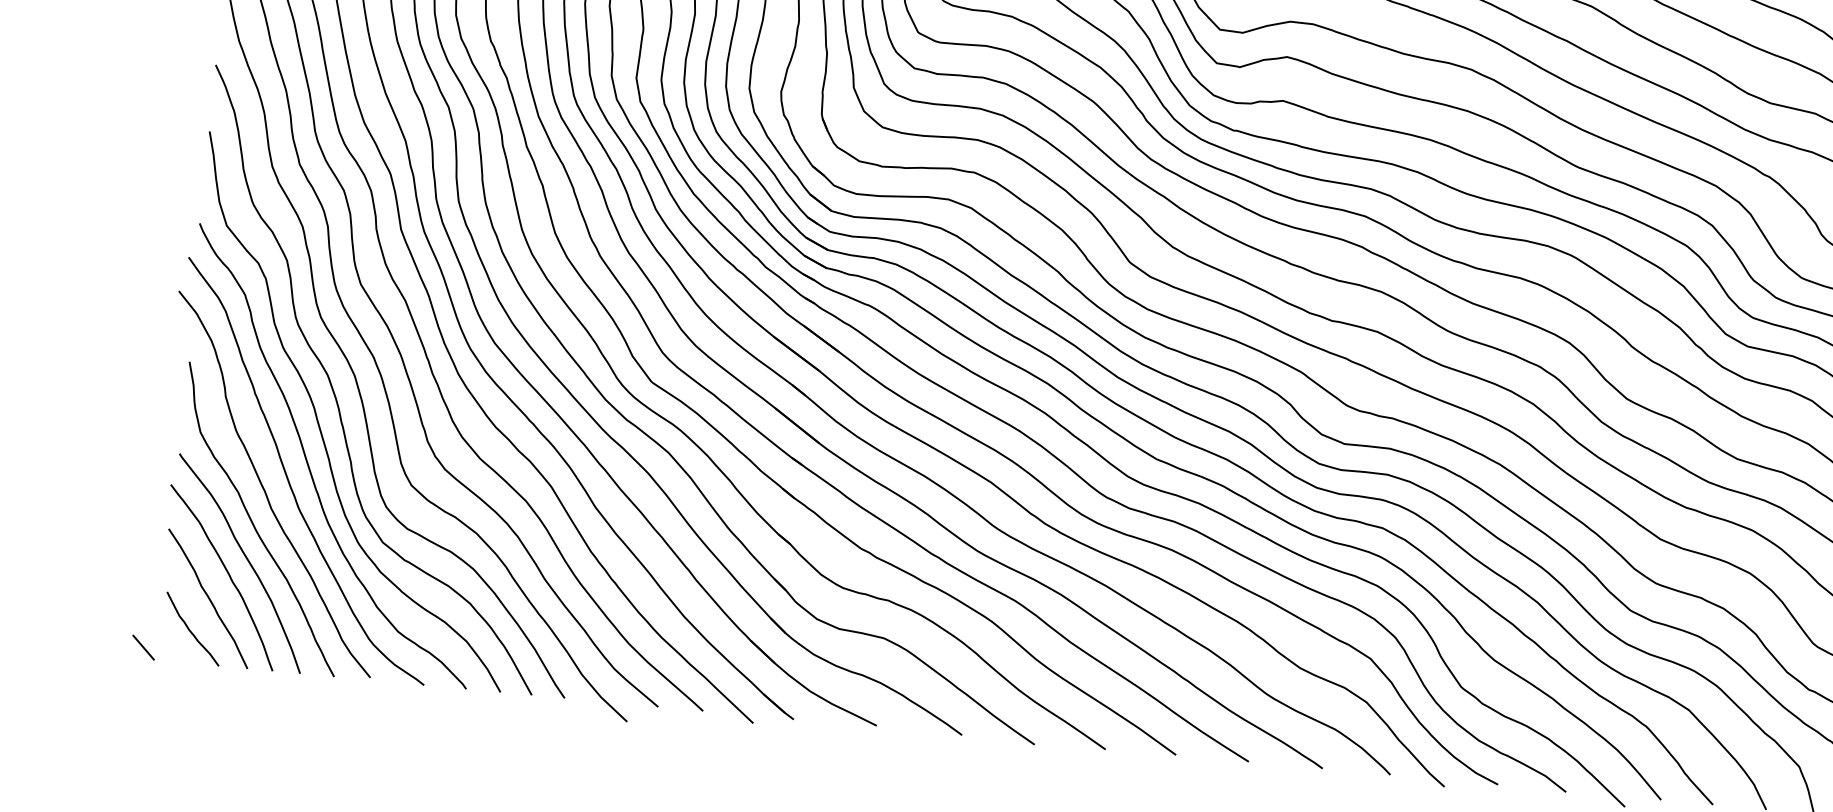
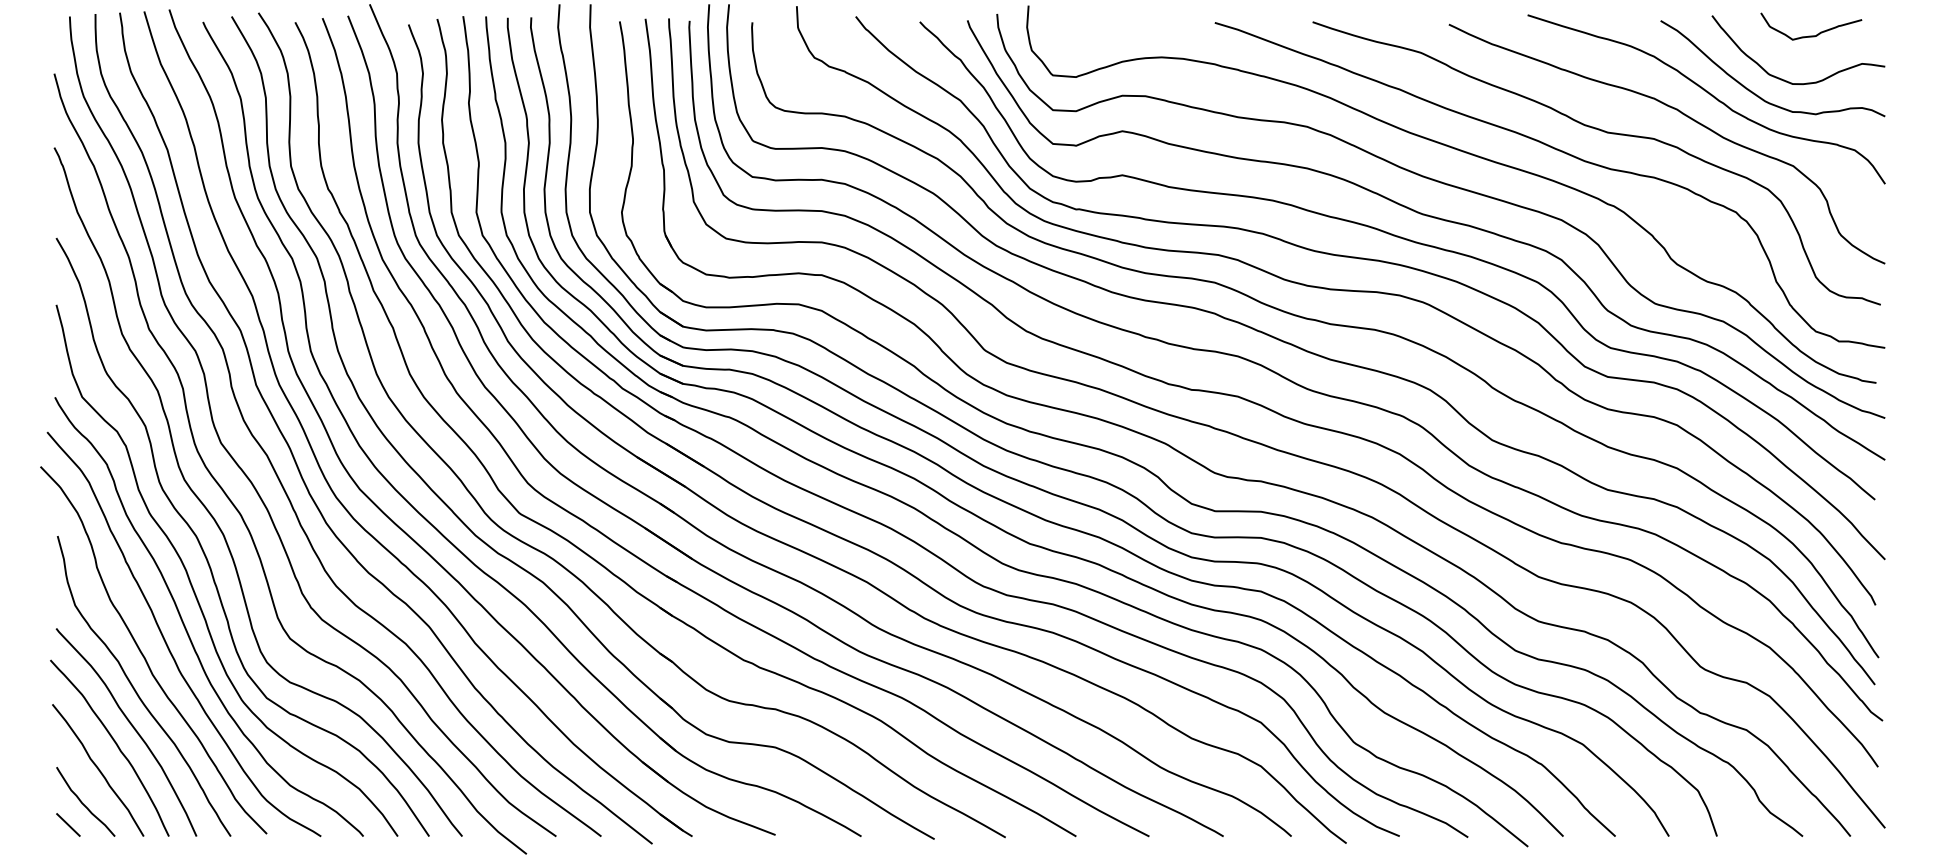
line: (143, 647) -> (68, 824), moved

